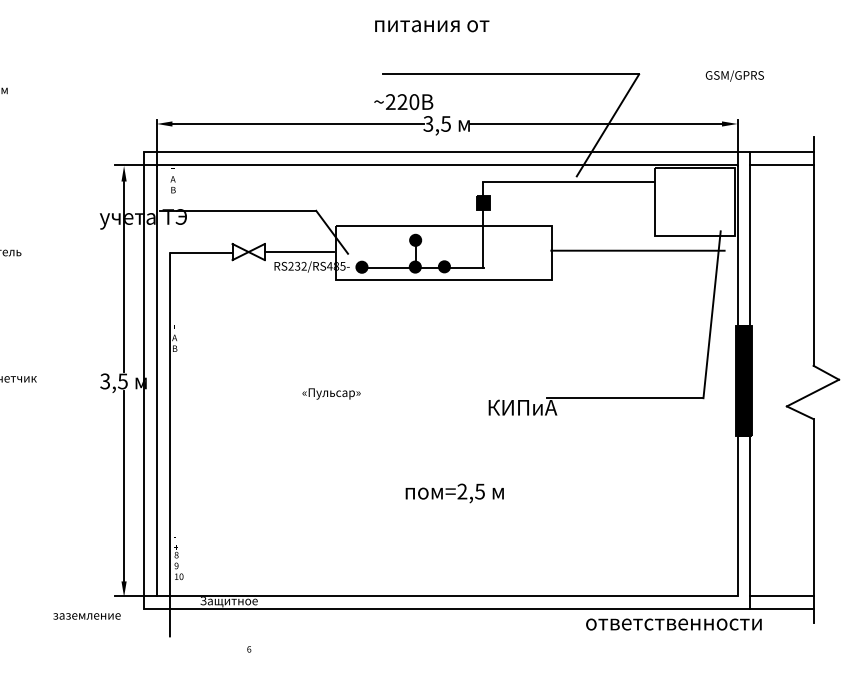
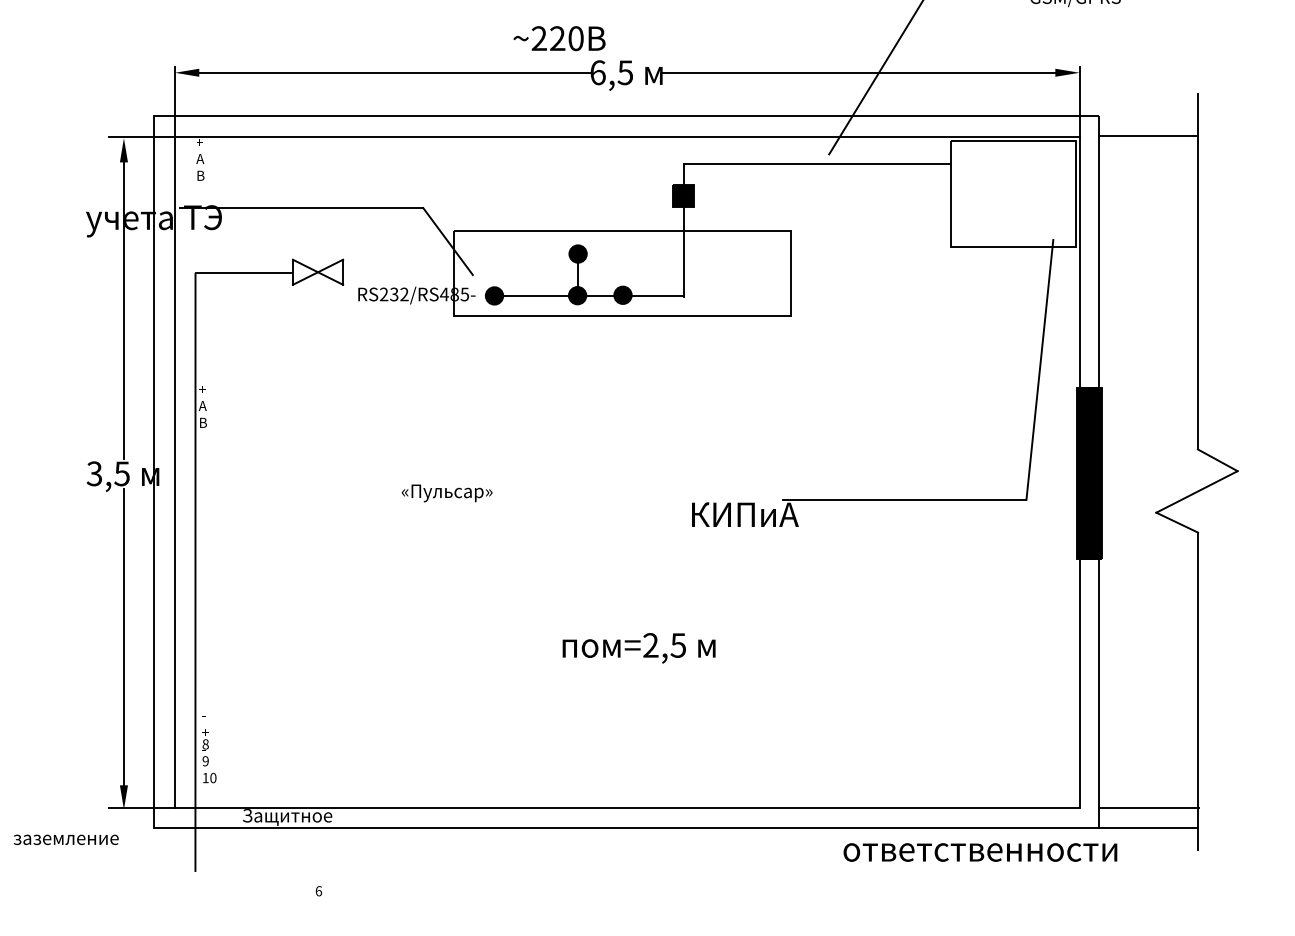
text: (428, 123) -> (598, 72), 3,5 -> 6,5
line: (781, 151) -> (1148, 115), removed
line: (637, 250) -> (923, 269), removed
line: (299, 252) -> (397, 272), removed

